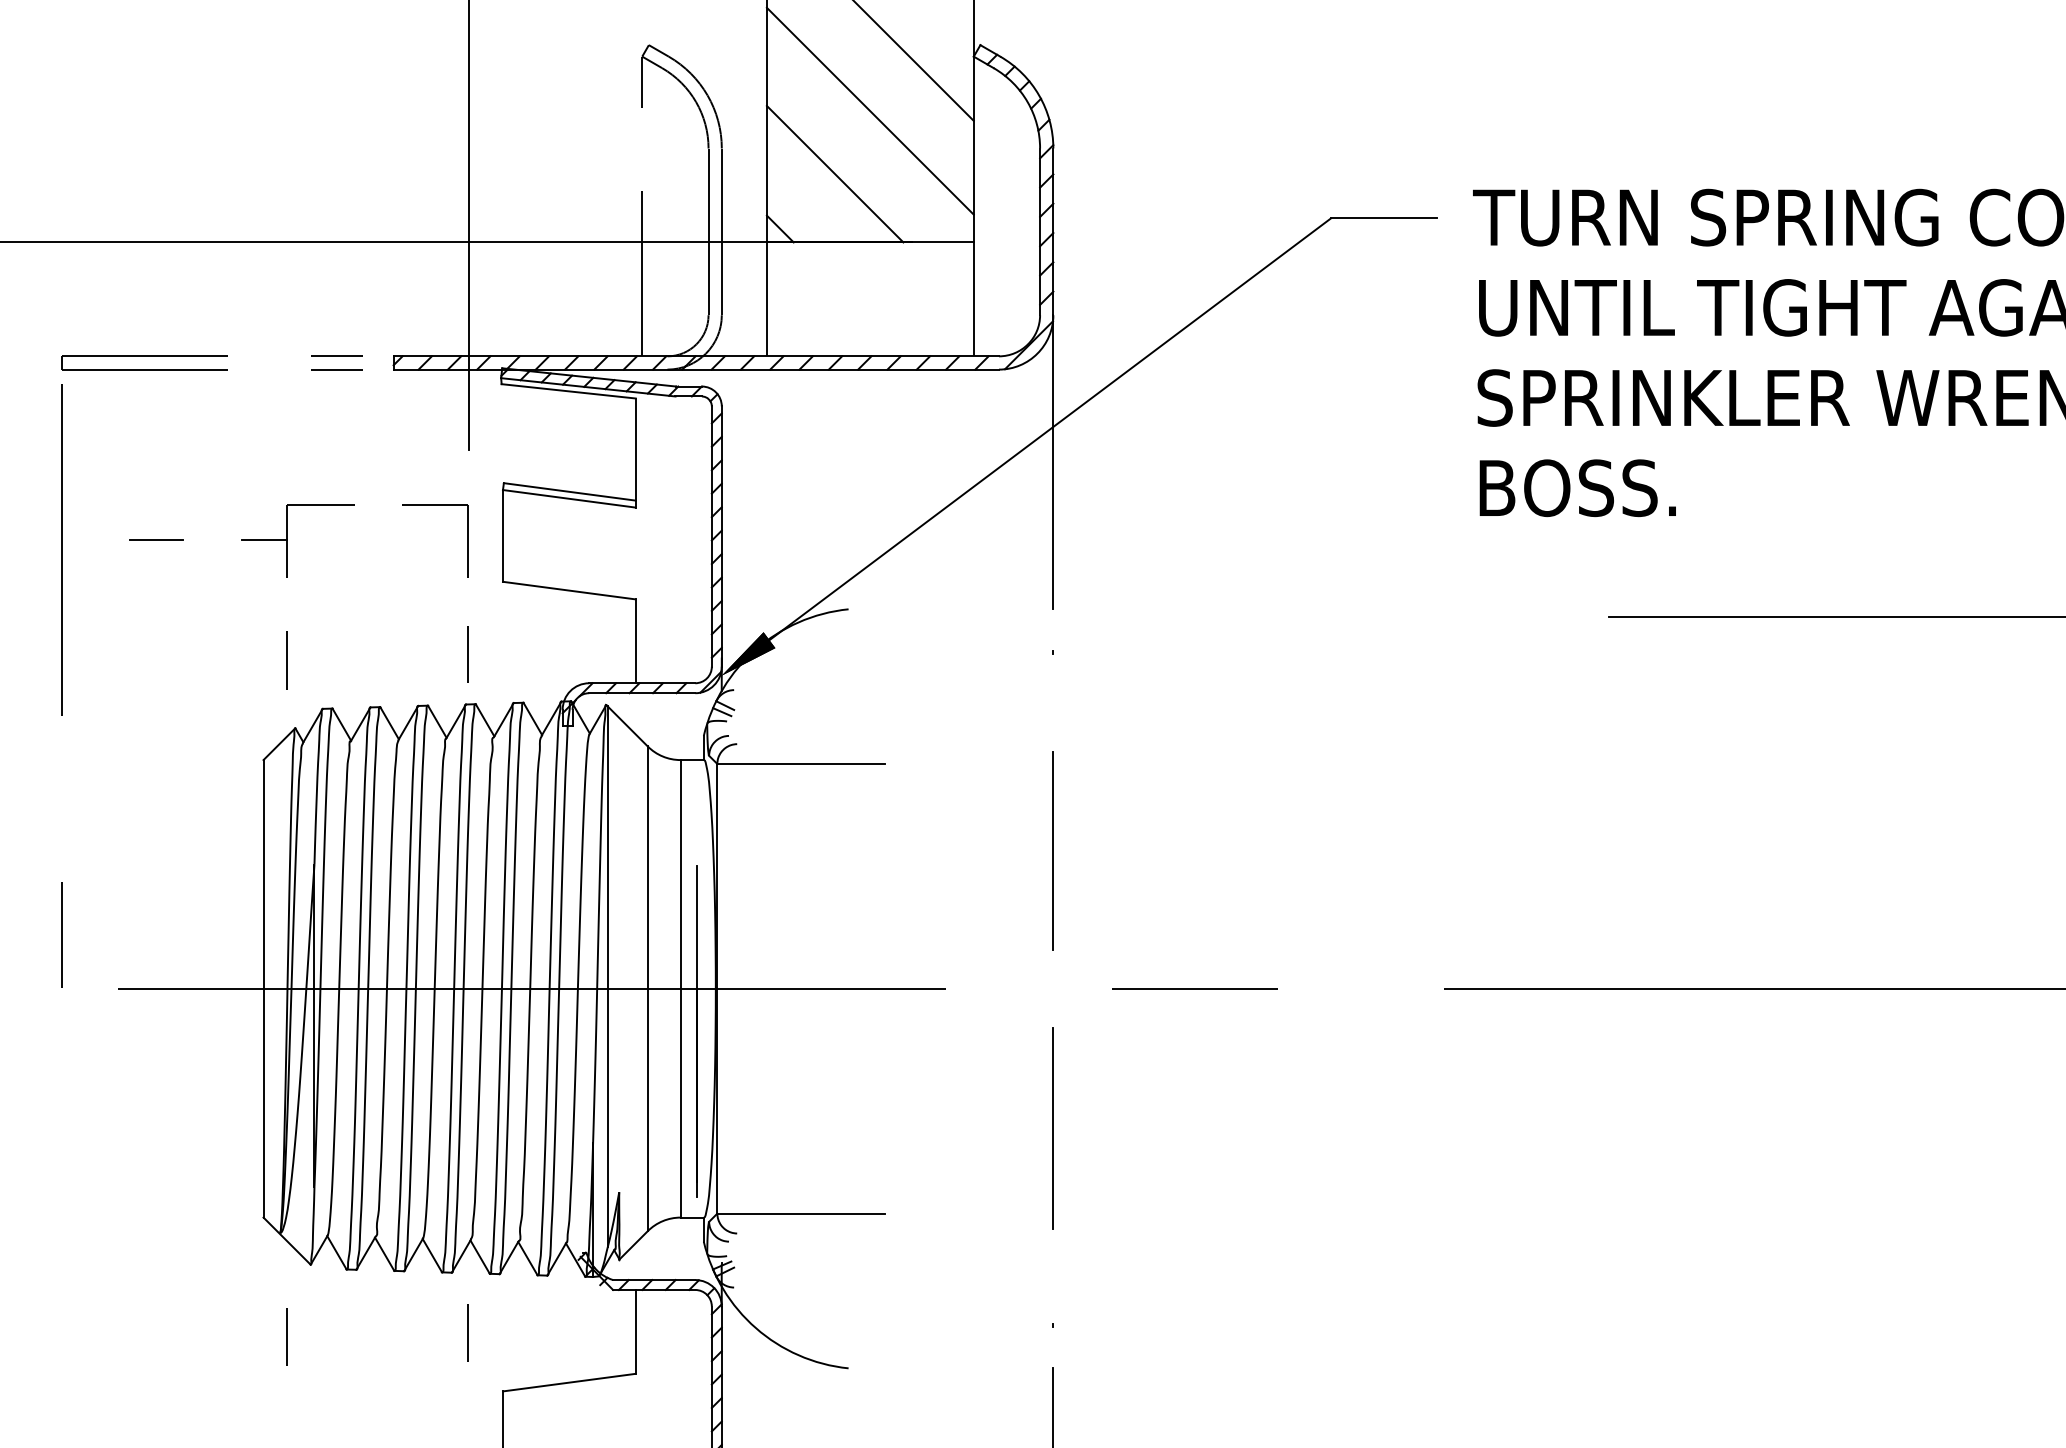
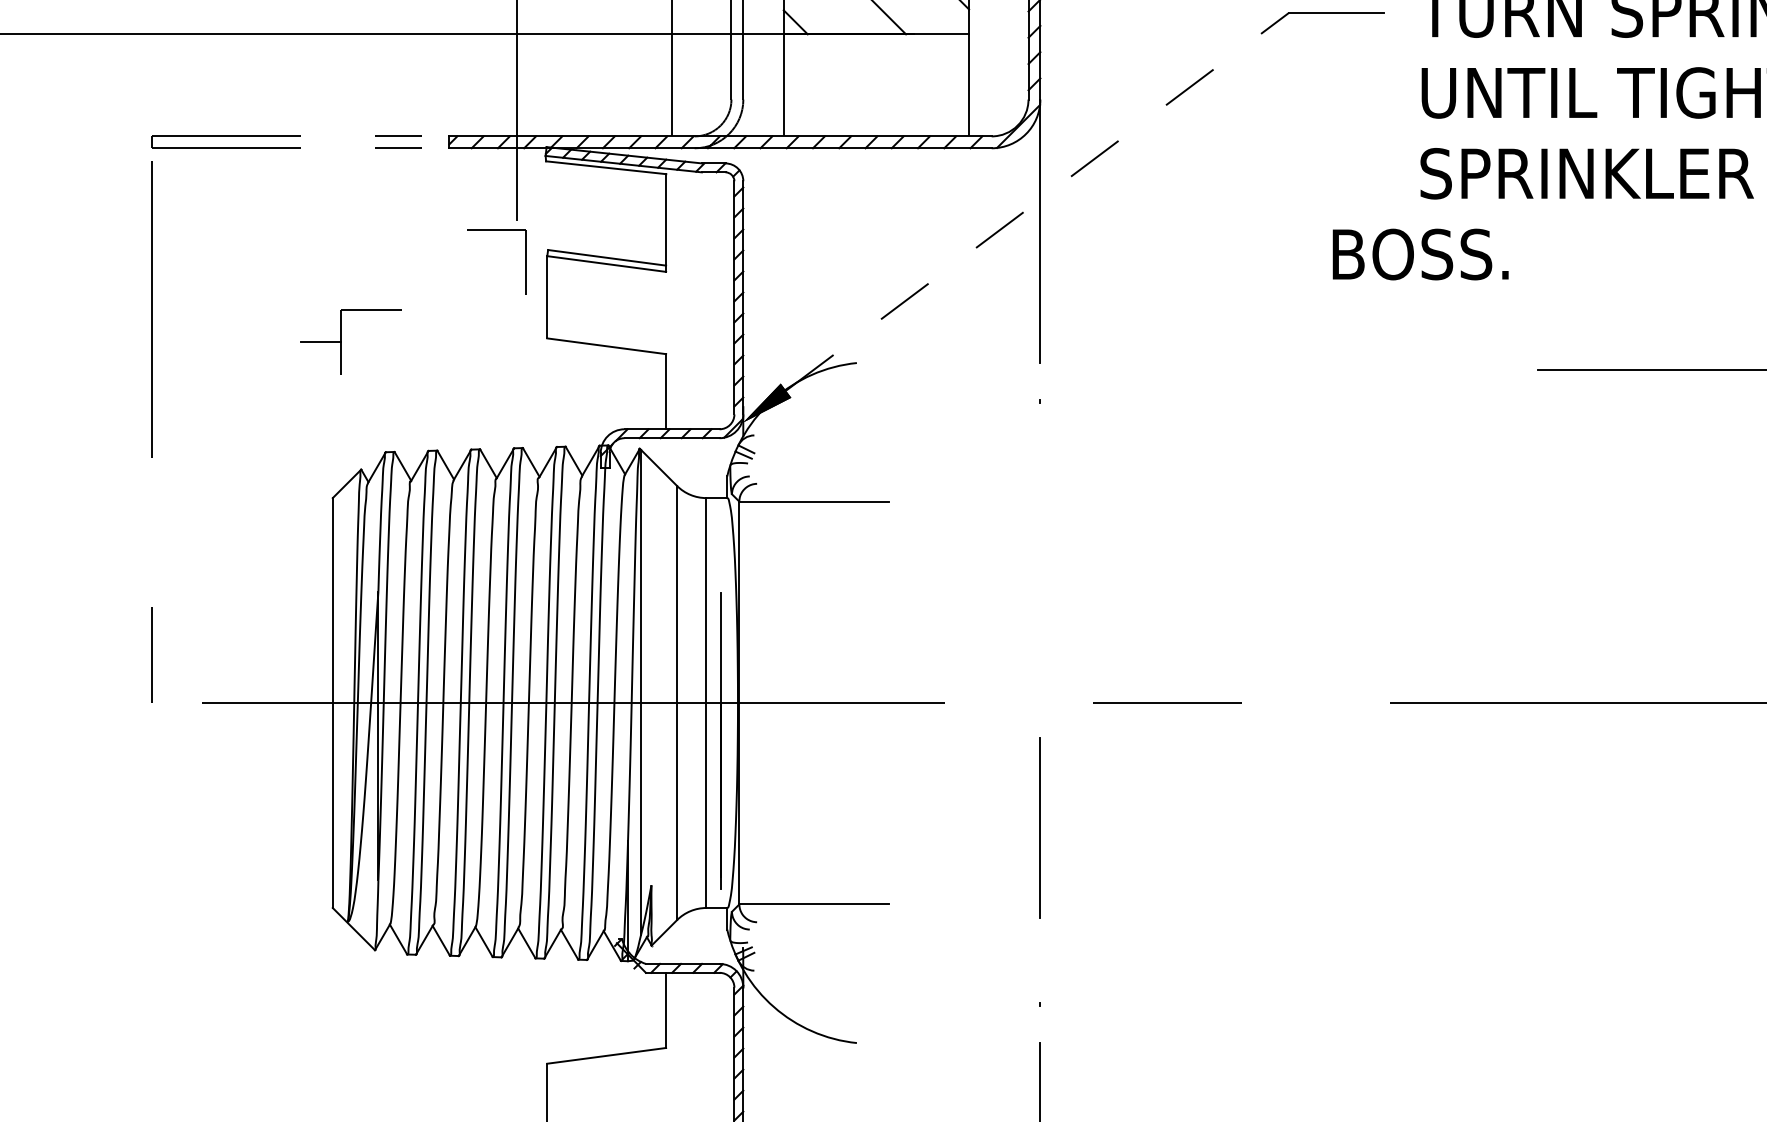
line: (1050, 429) -> (1037, 201), solid -> dashed
text: (1577, 488) -> (1420, 254), moved
line: (156, 540) -> (236, 301), removed
part: (287, 540) -> (341, 341), moved
part: (467, 540) -> (525, 261), moved
line: (468, 654) -> (516, 403), removed
line: (286, 660) -> (353, 408), removed
line: (1053, 850) -> (1040, 579), removed
line: (467, 1332) -> (515, 1010), removed
line: (286, 1336) -> (353, 1014), removed

